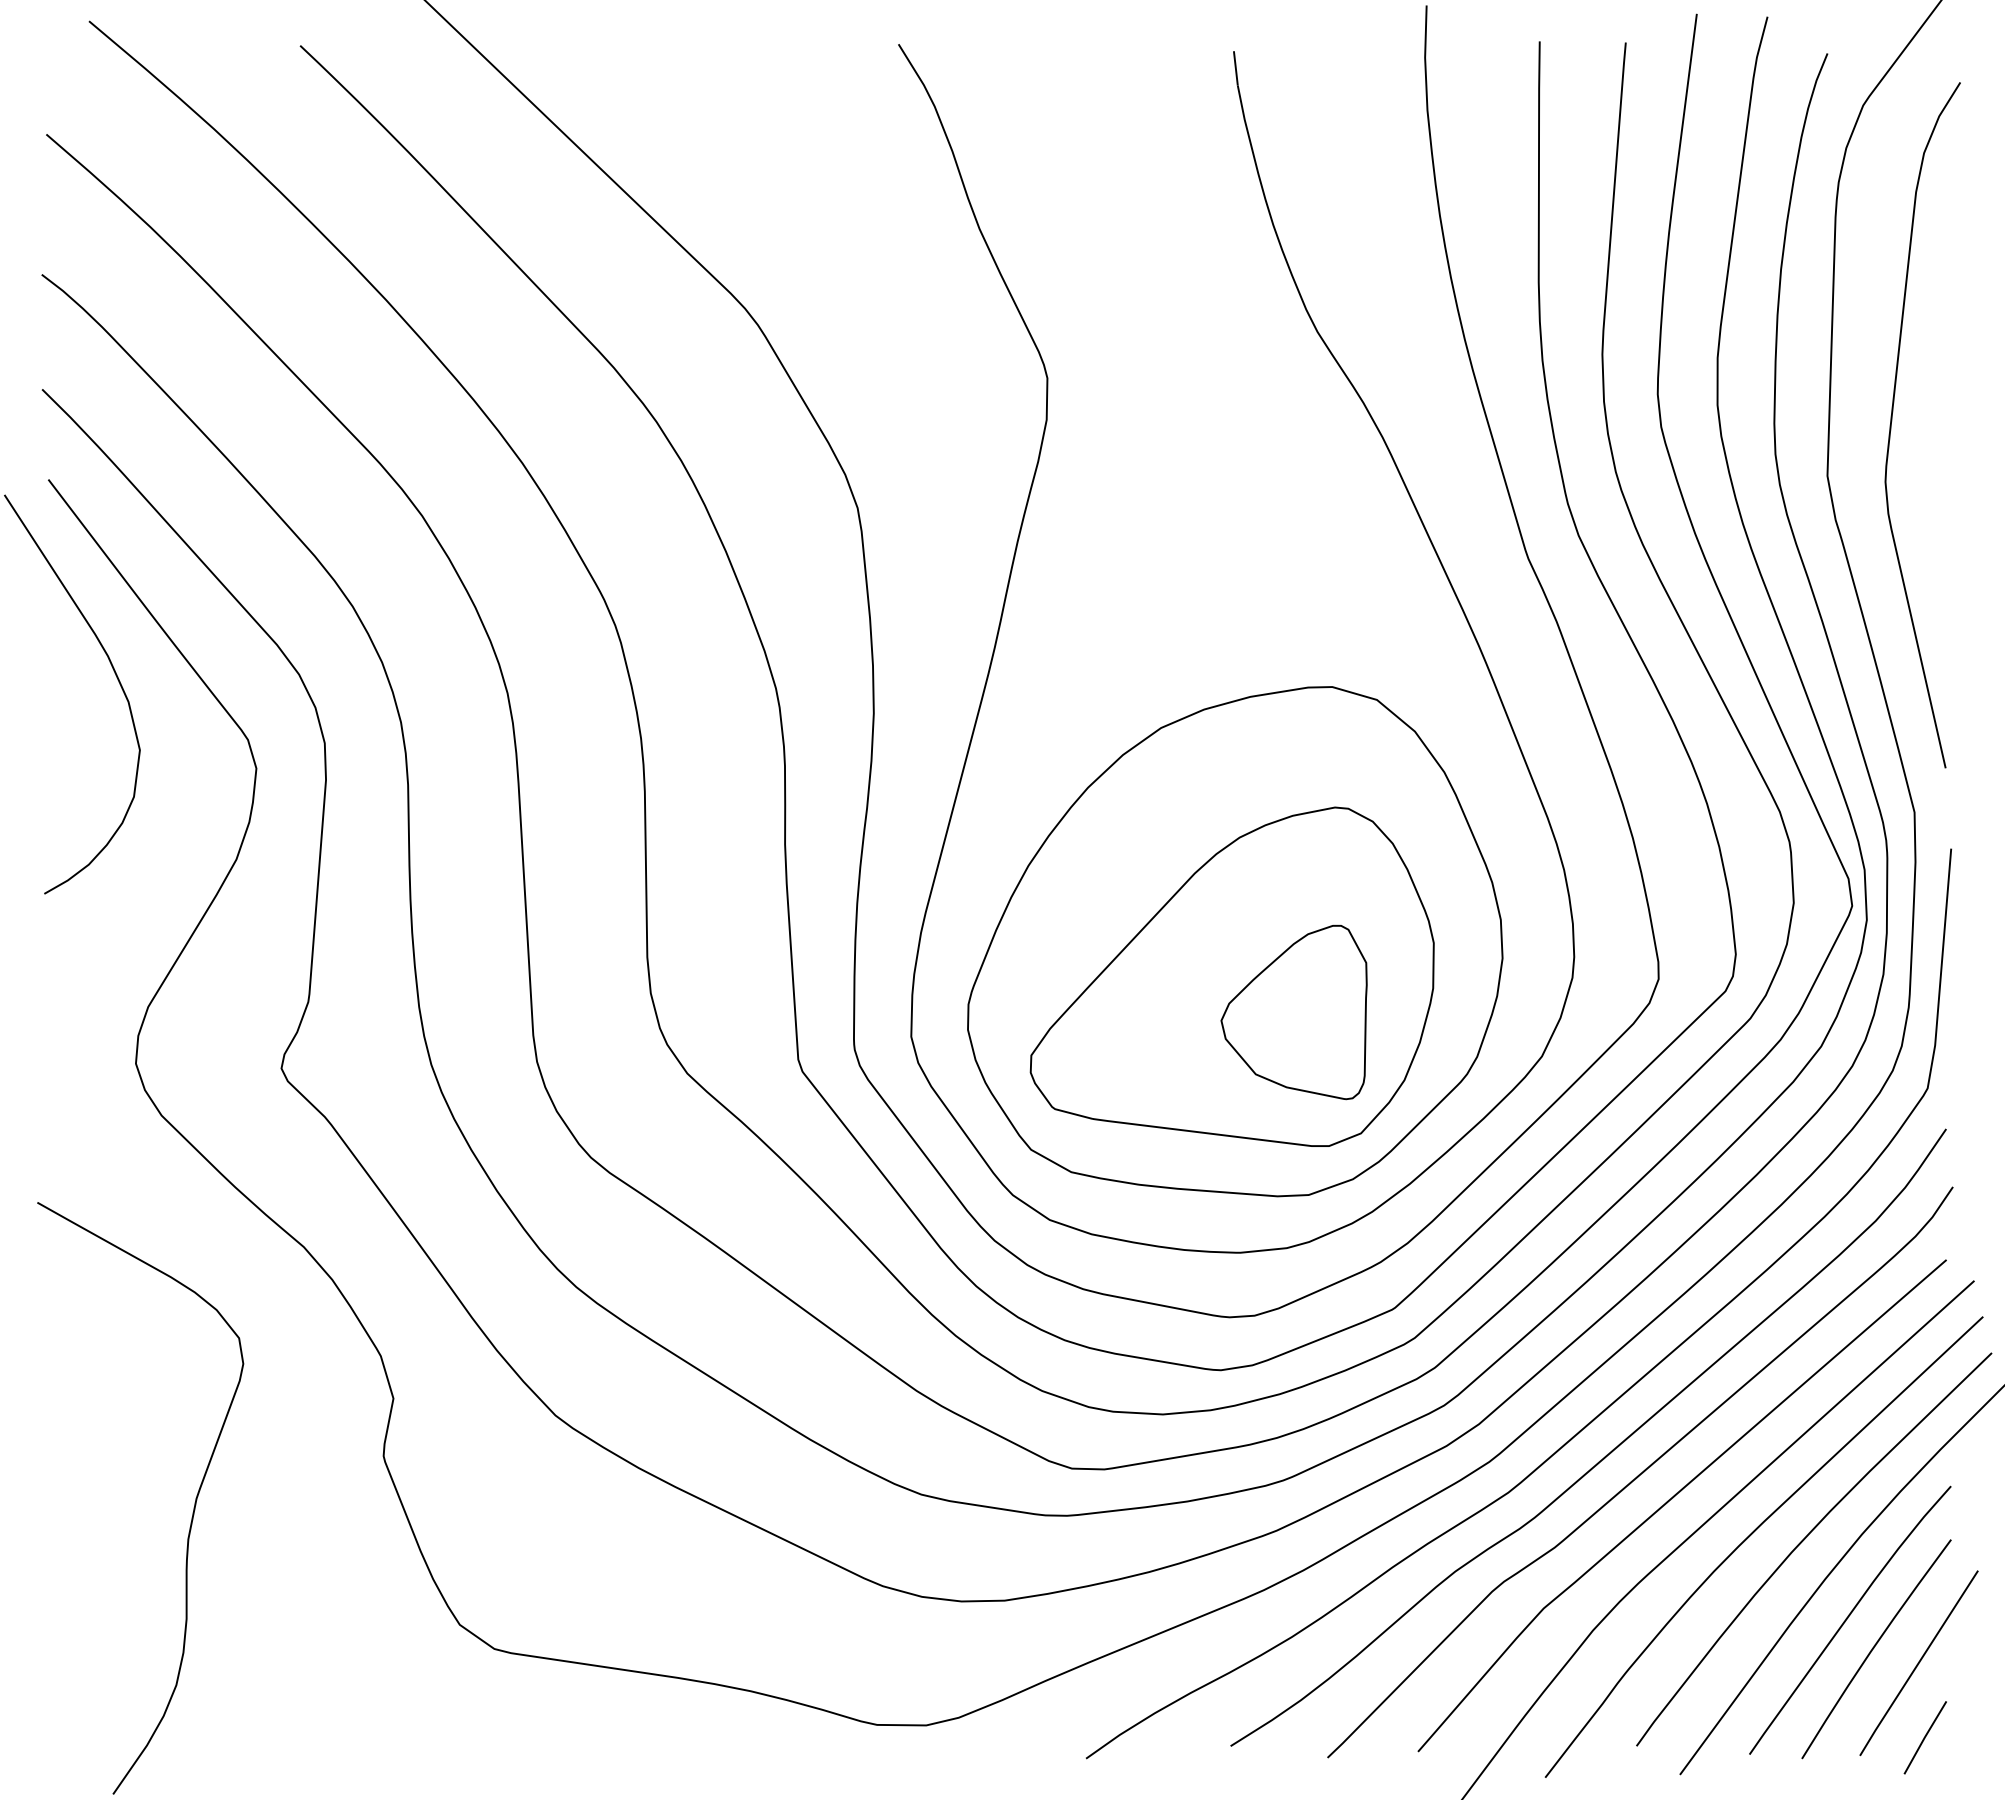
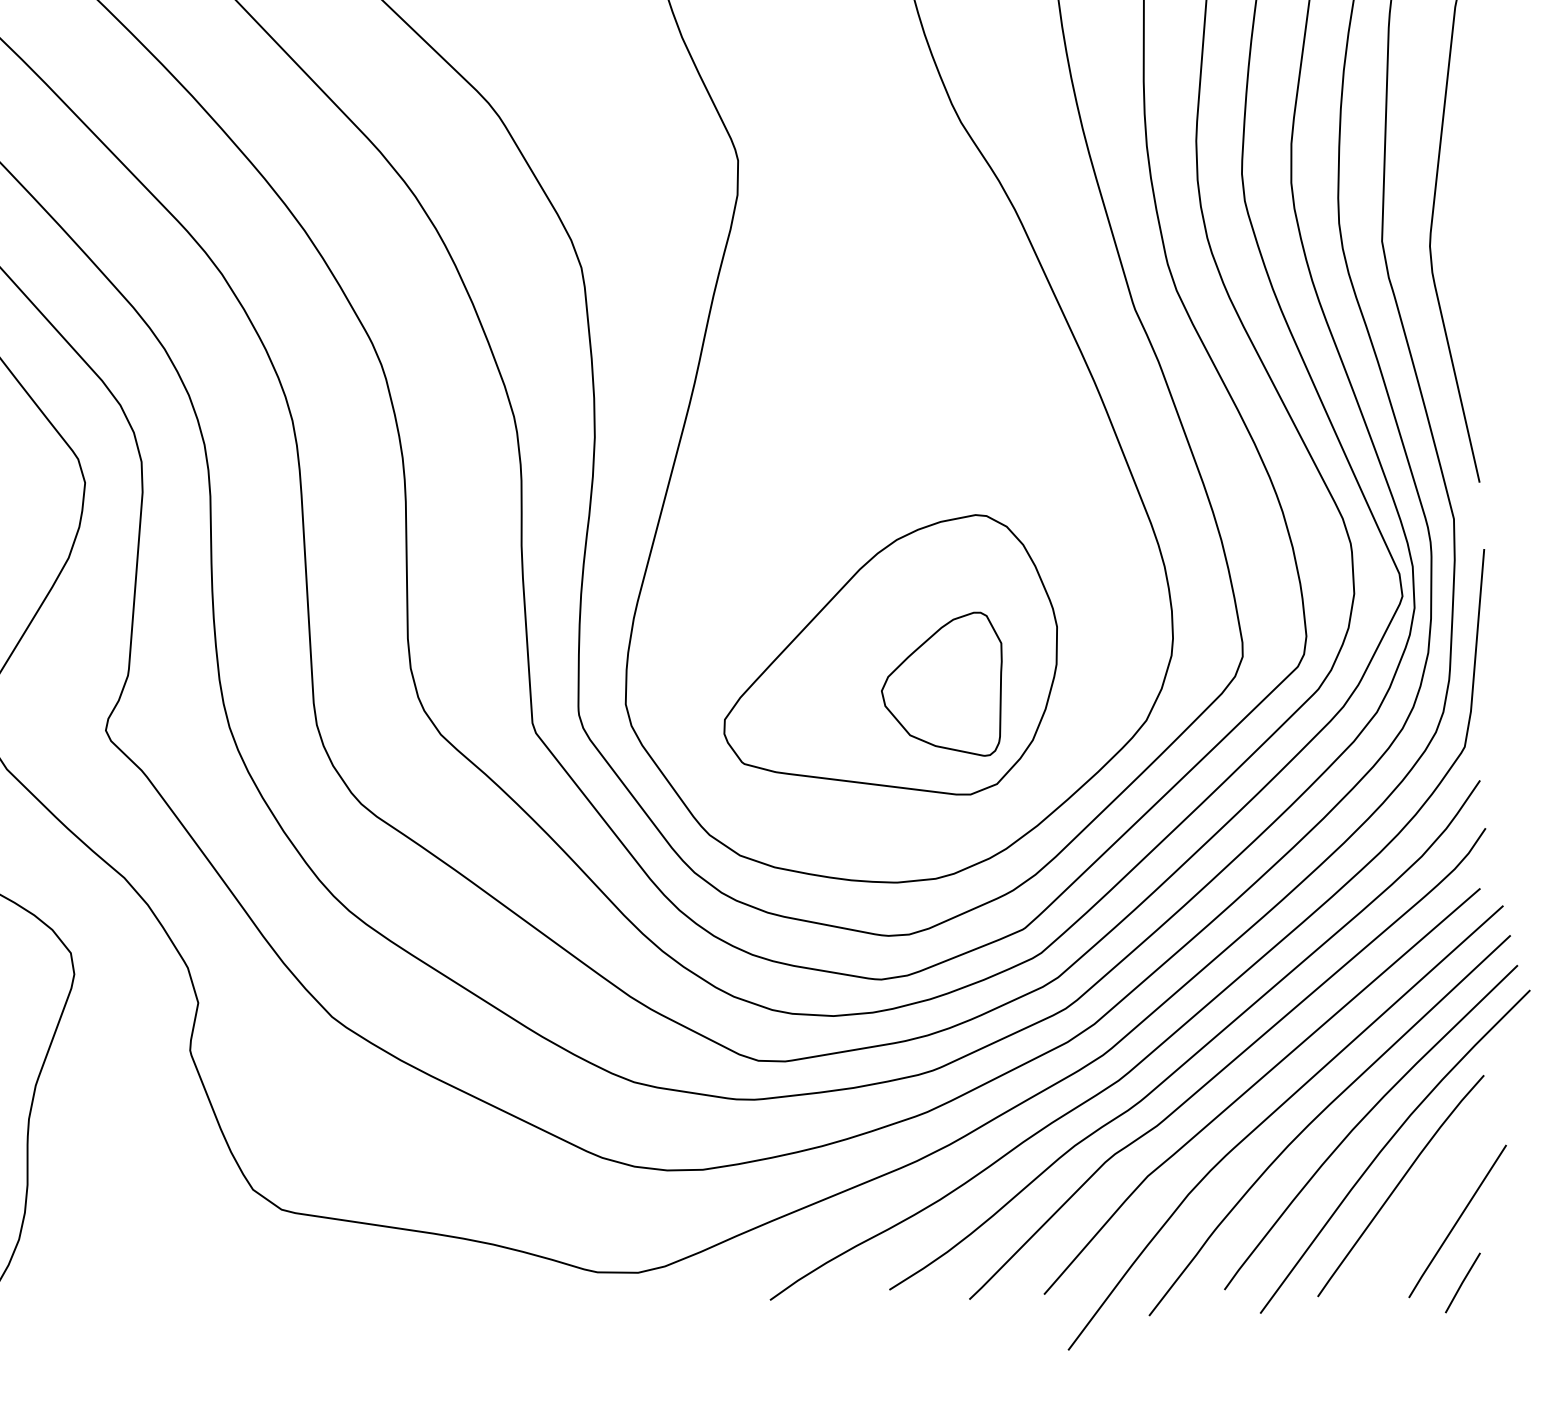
part: (1235, 941) -> (893, 625), removed
curve: (1874, 1648) -> (1420, 1209), removed

